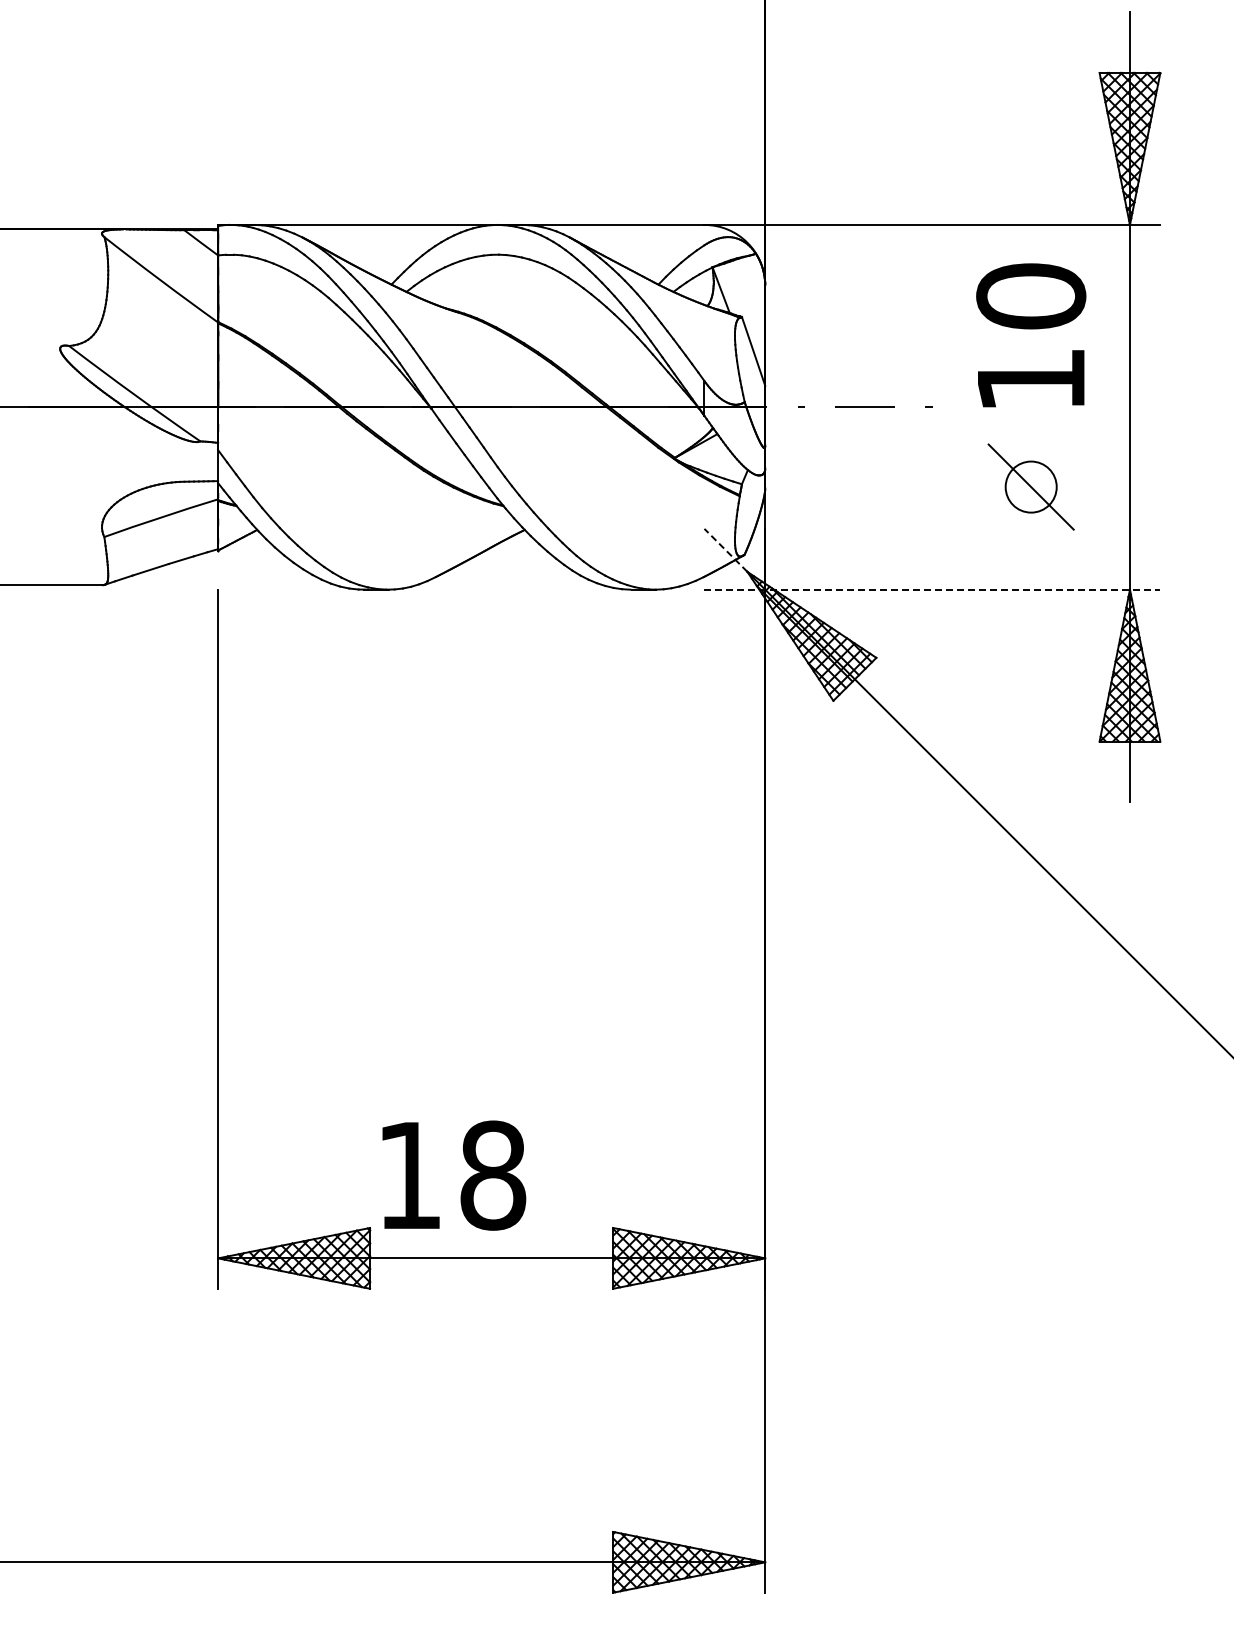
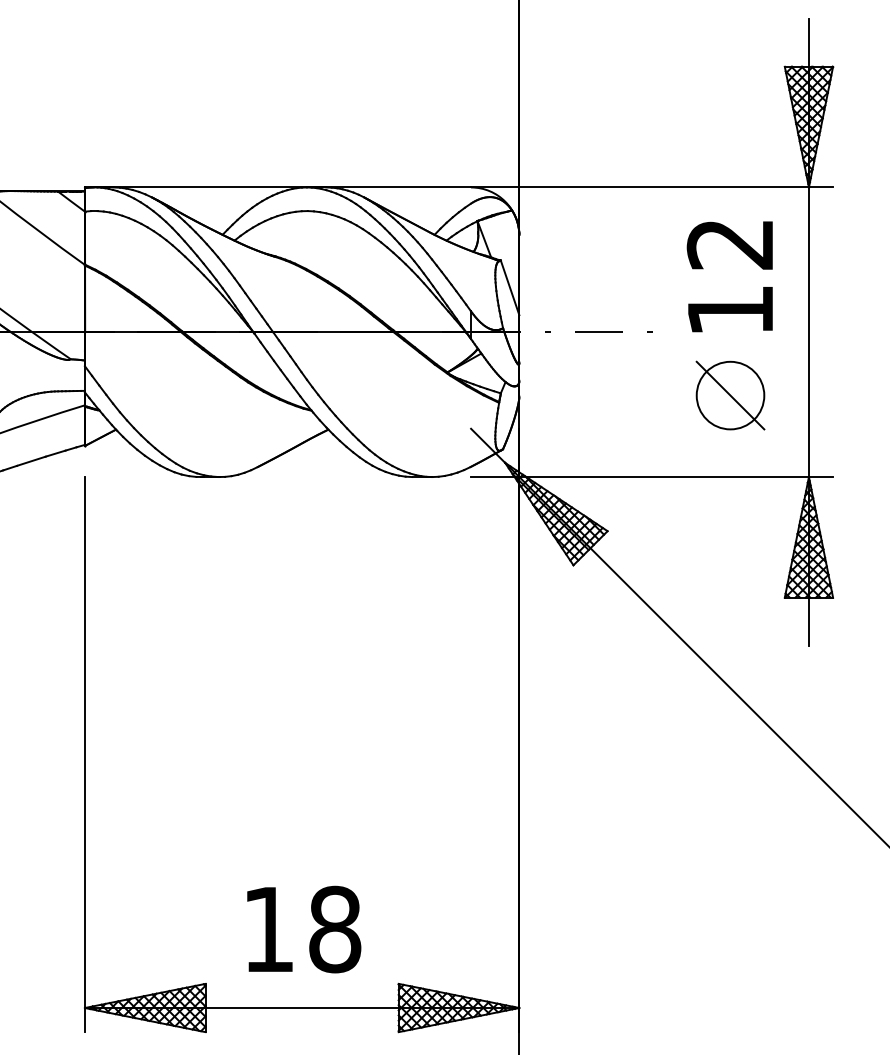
text: (1031, 296) -> (730, 244), 10 -> 12
circle: (1030, 486) -> (729, 395), size x1.67
line: (725, 550) -> (487, 445), dashed -> solid
line: (932, 589) -> (652, 476), dashed -> solid
text: (454, 1175) -> (304, 929), moved

